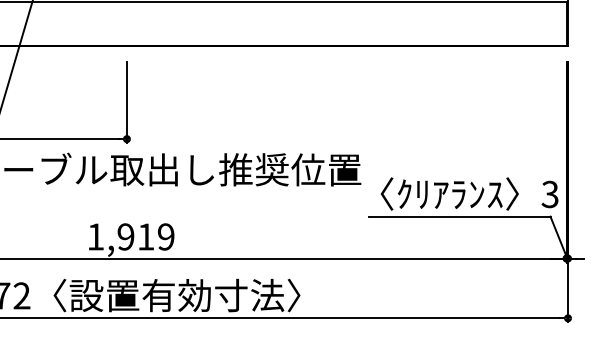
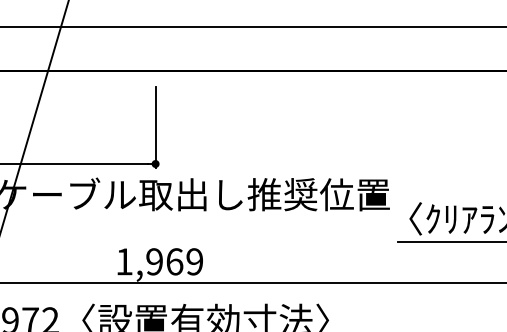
text: (146, 236) -> (175, 261), 1,919 -> 1,969

